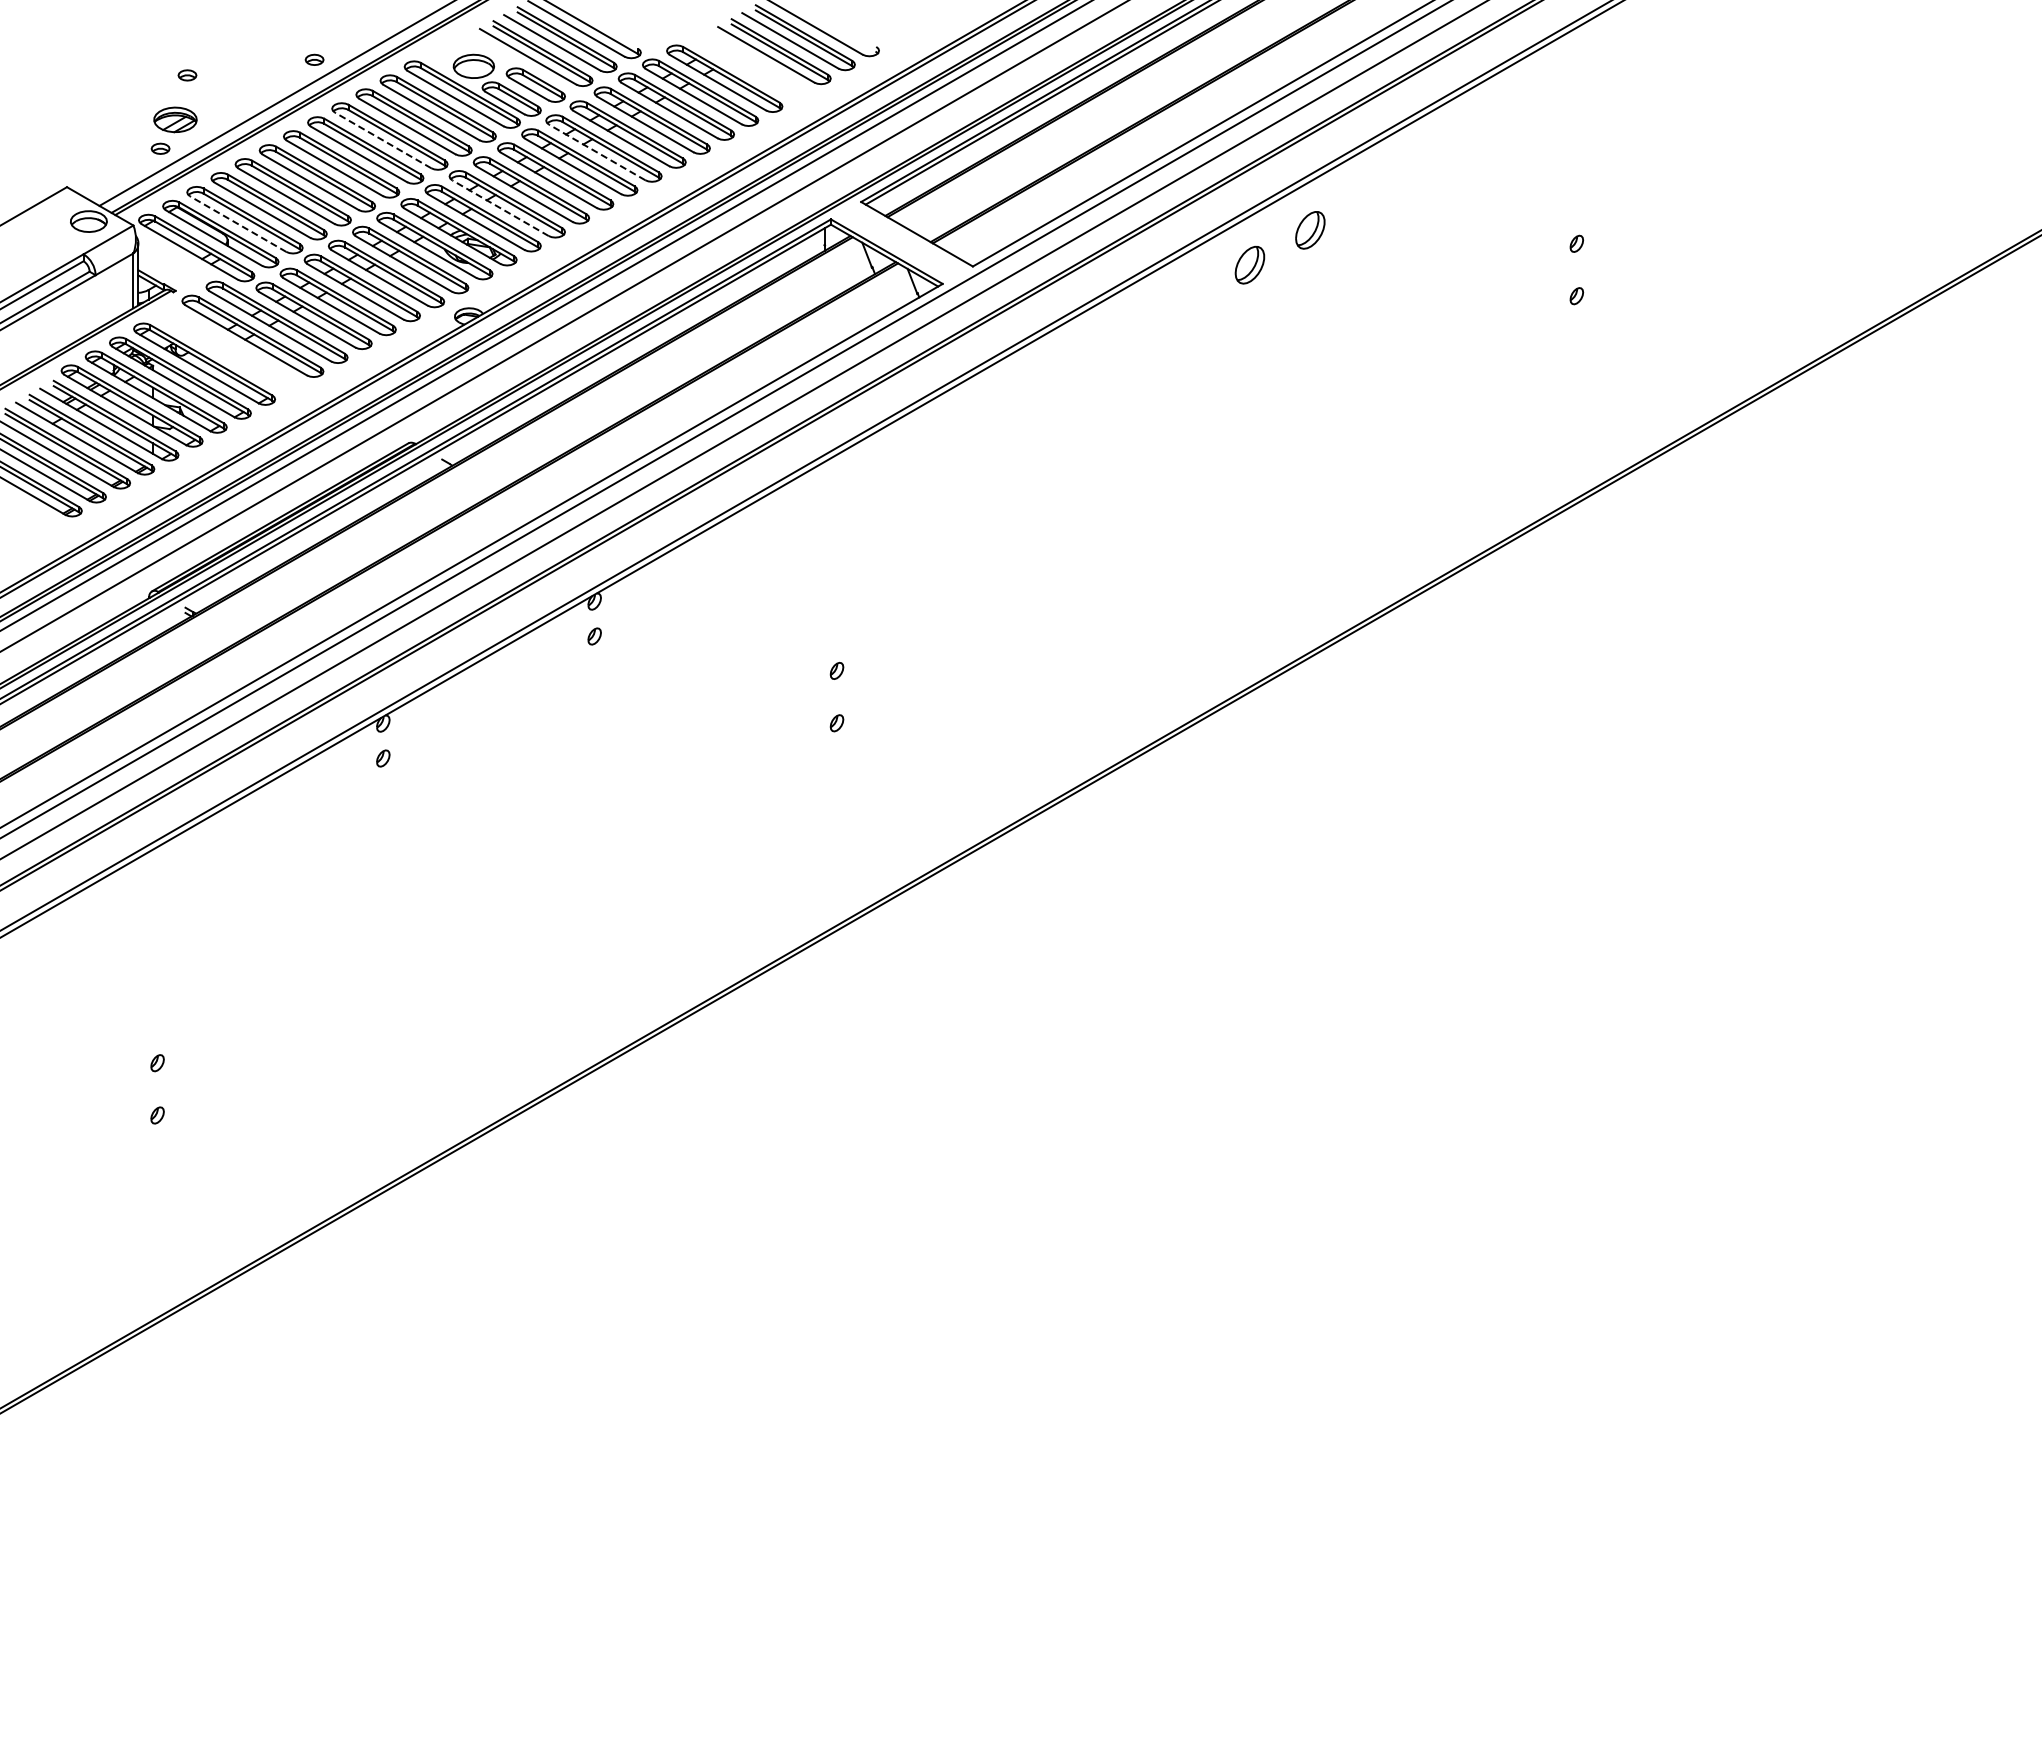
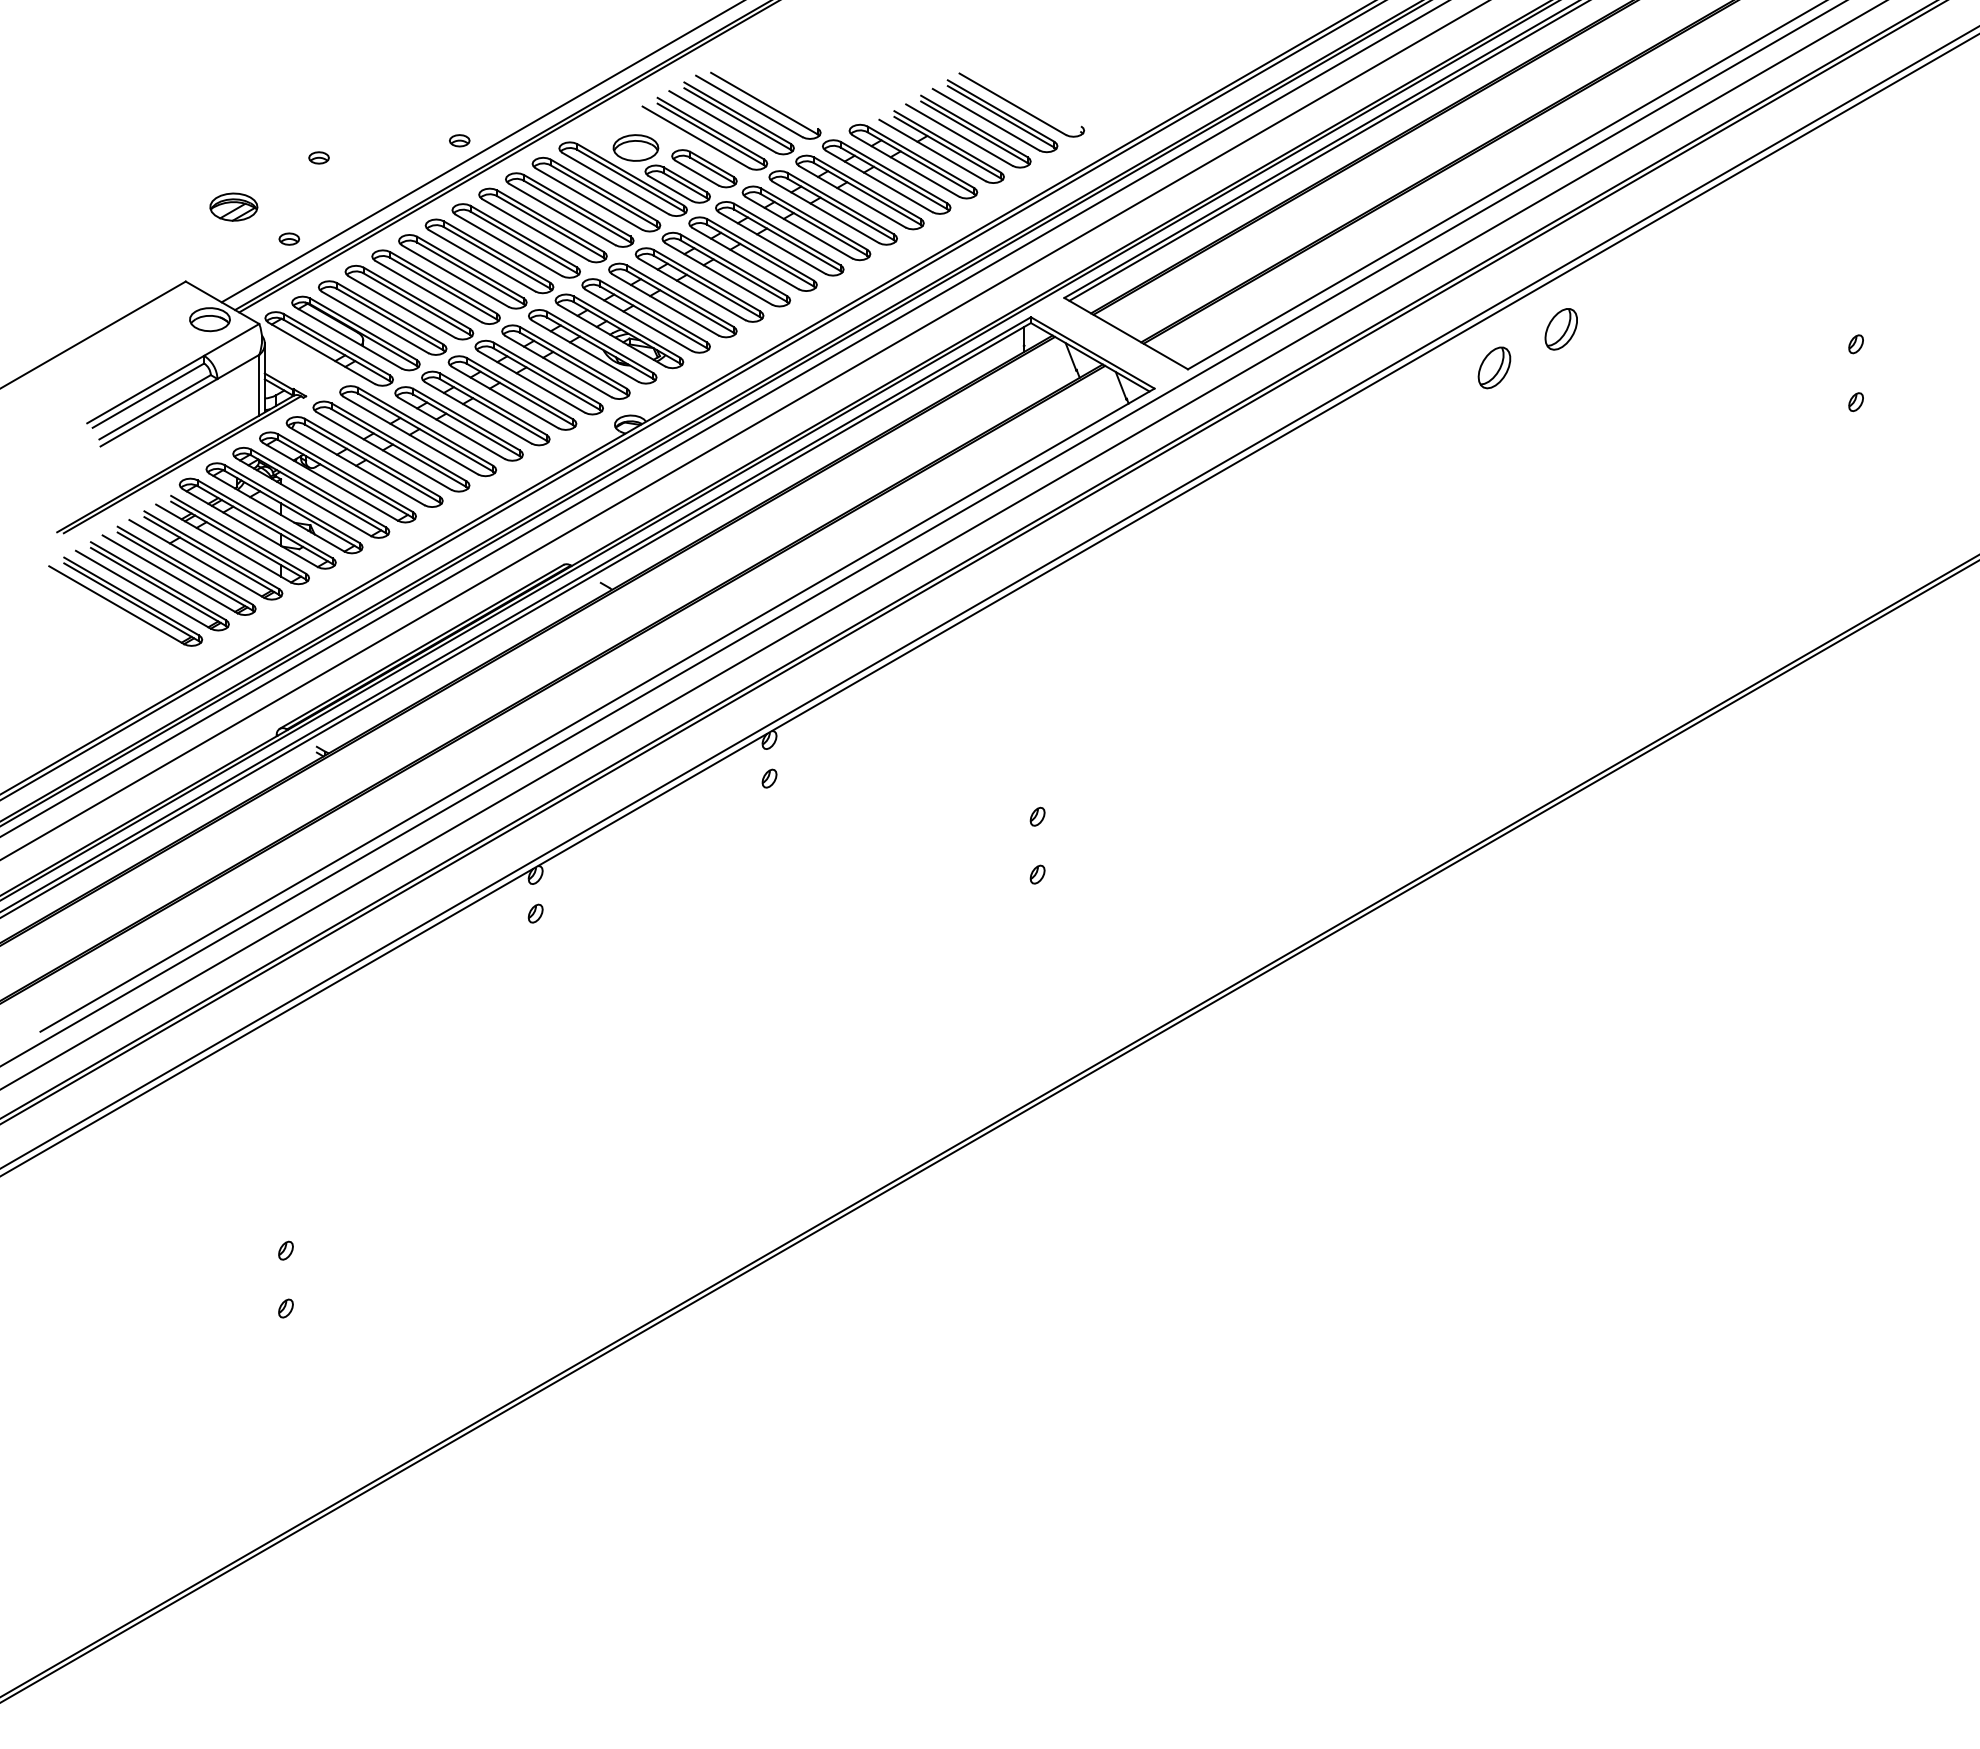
part: (750, 65) -> (941, 146), added
part: (175, 119) -> (233, 206), moved
line: (383, 140) -> (535, 229), dashed -> solid
line: (597, 152) -> (772, 243), dashed -> solid
line: (500, 208) -> (665, 305), dashed -> solid
line: (238, 224) -> (375, 322), dashed -> solid
part: (228, 349) -> (364, 461), added

